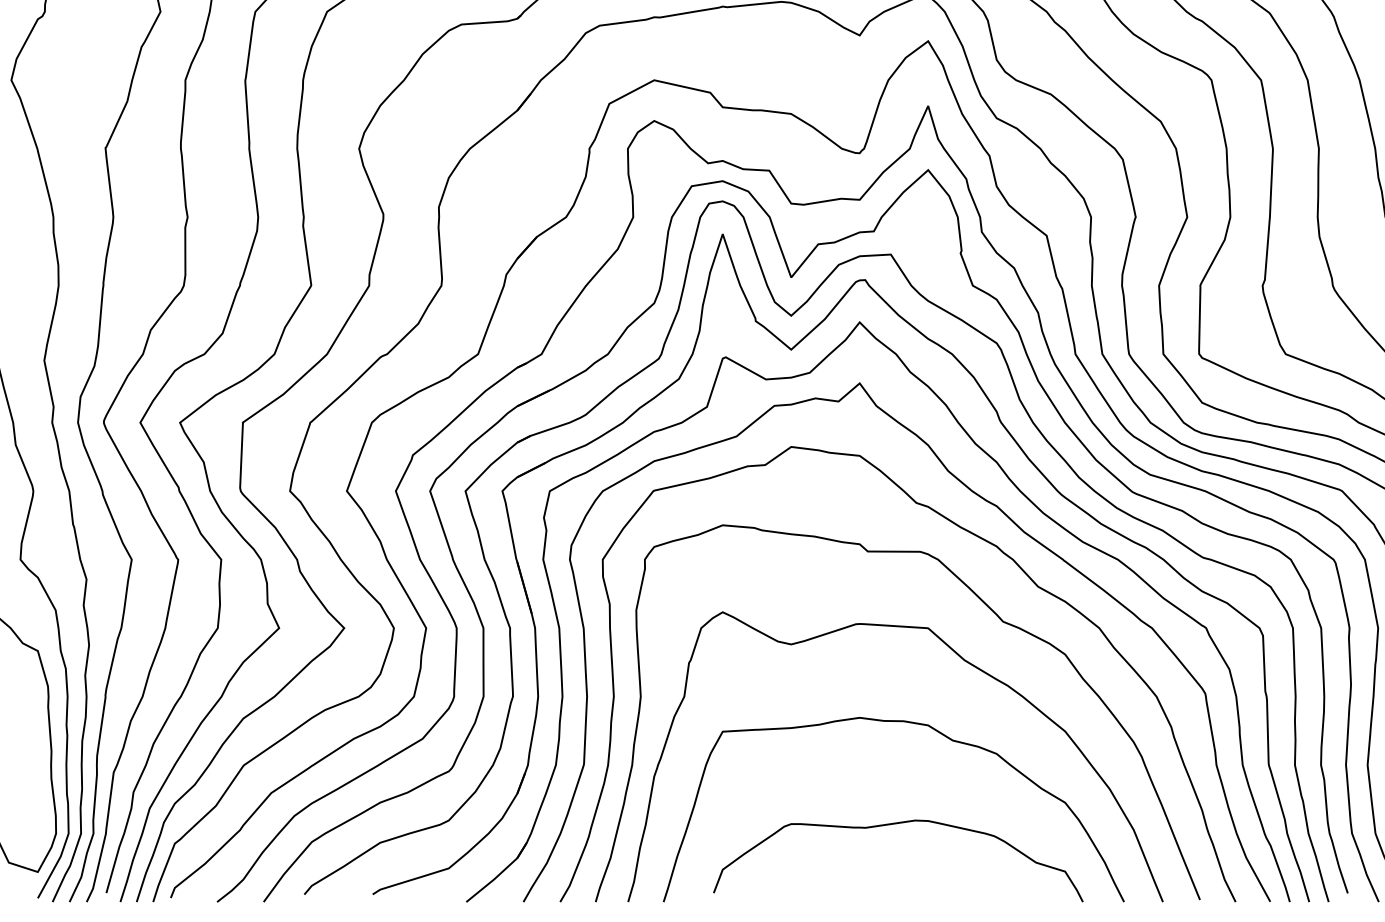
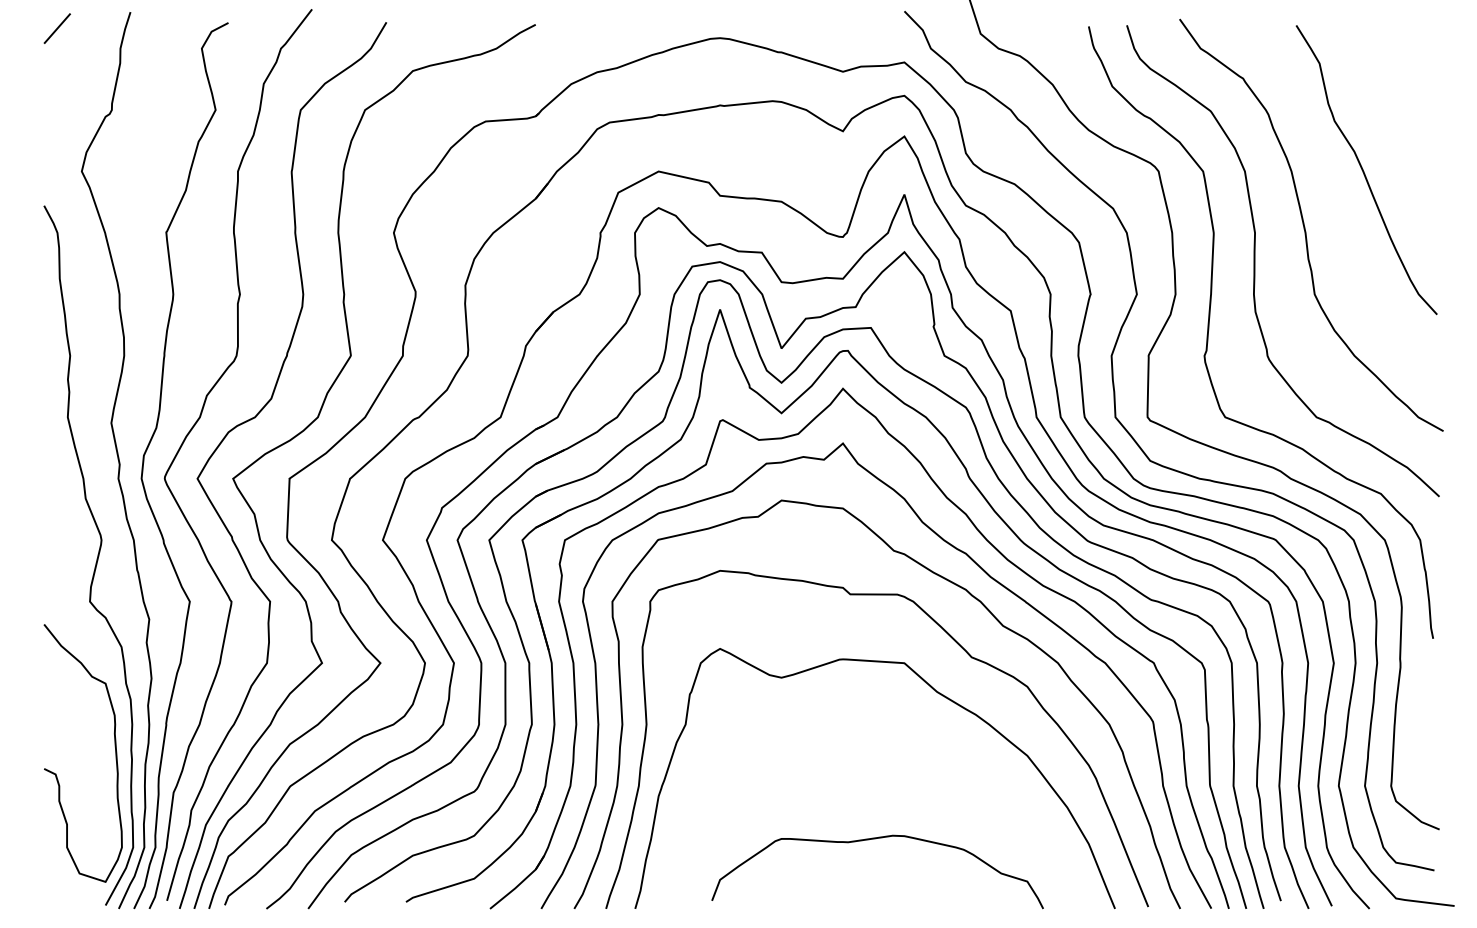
curve: (907, 723) -> (885, 748), removed

